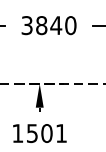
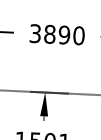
text: (56, 25) -> (64, 35), 3840 -> 3890

